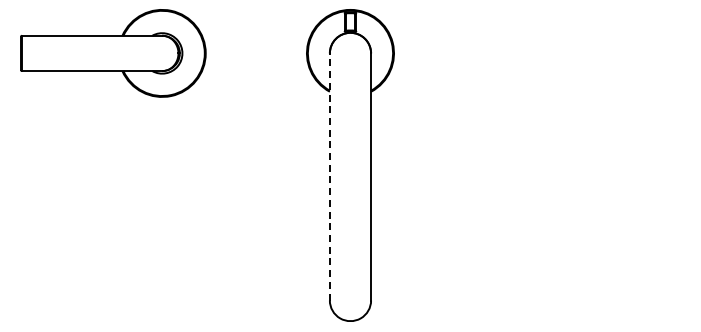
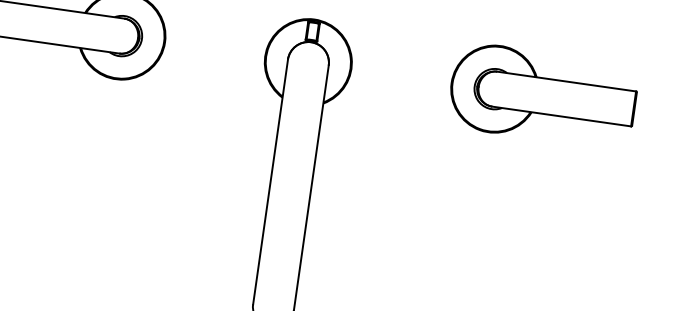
part: (587, 53) -> (542, 96), added
line: (329, 176) -> (270, 181), dashed -> solid

